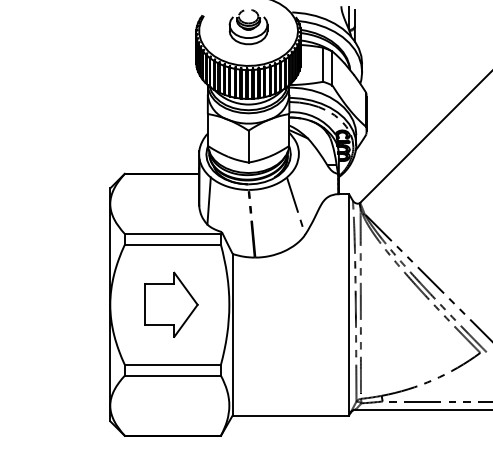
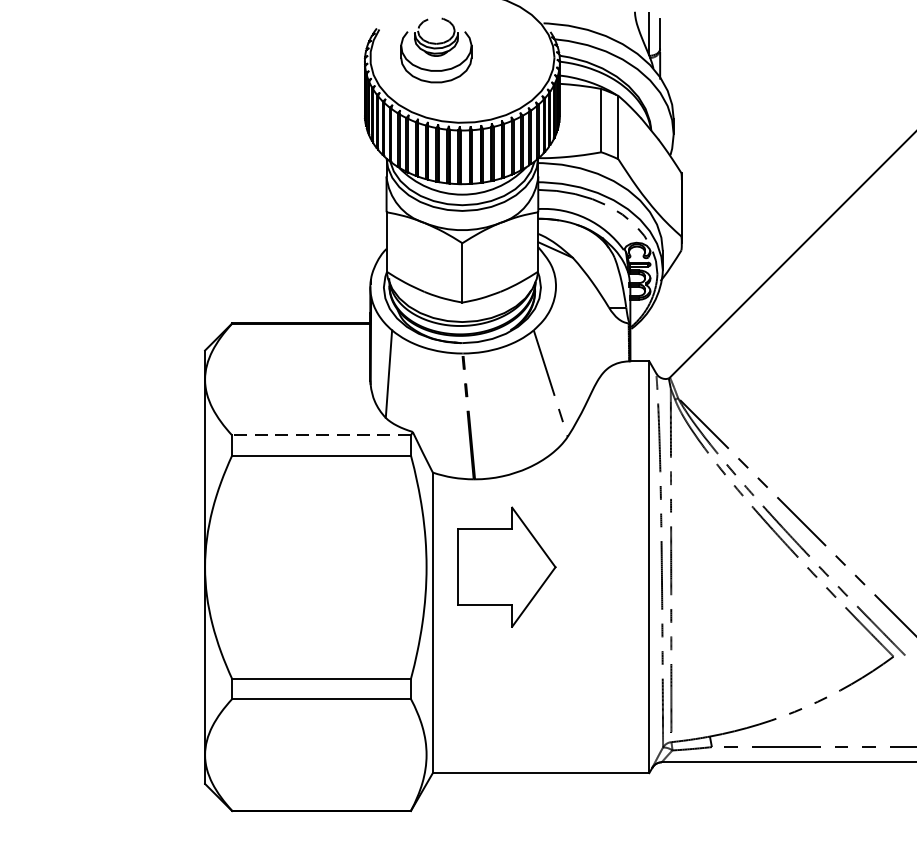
part: (248, 27) -> (436, 51), moved
line: (172, 233) -> (320, 434), solid -> dashed
part: (171, 304) -> (506, 566), moved

